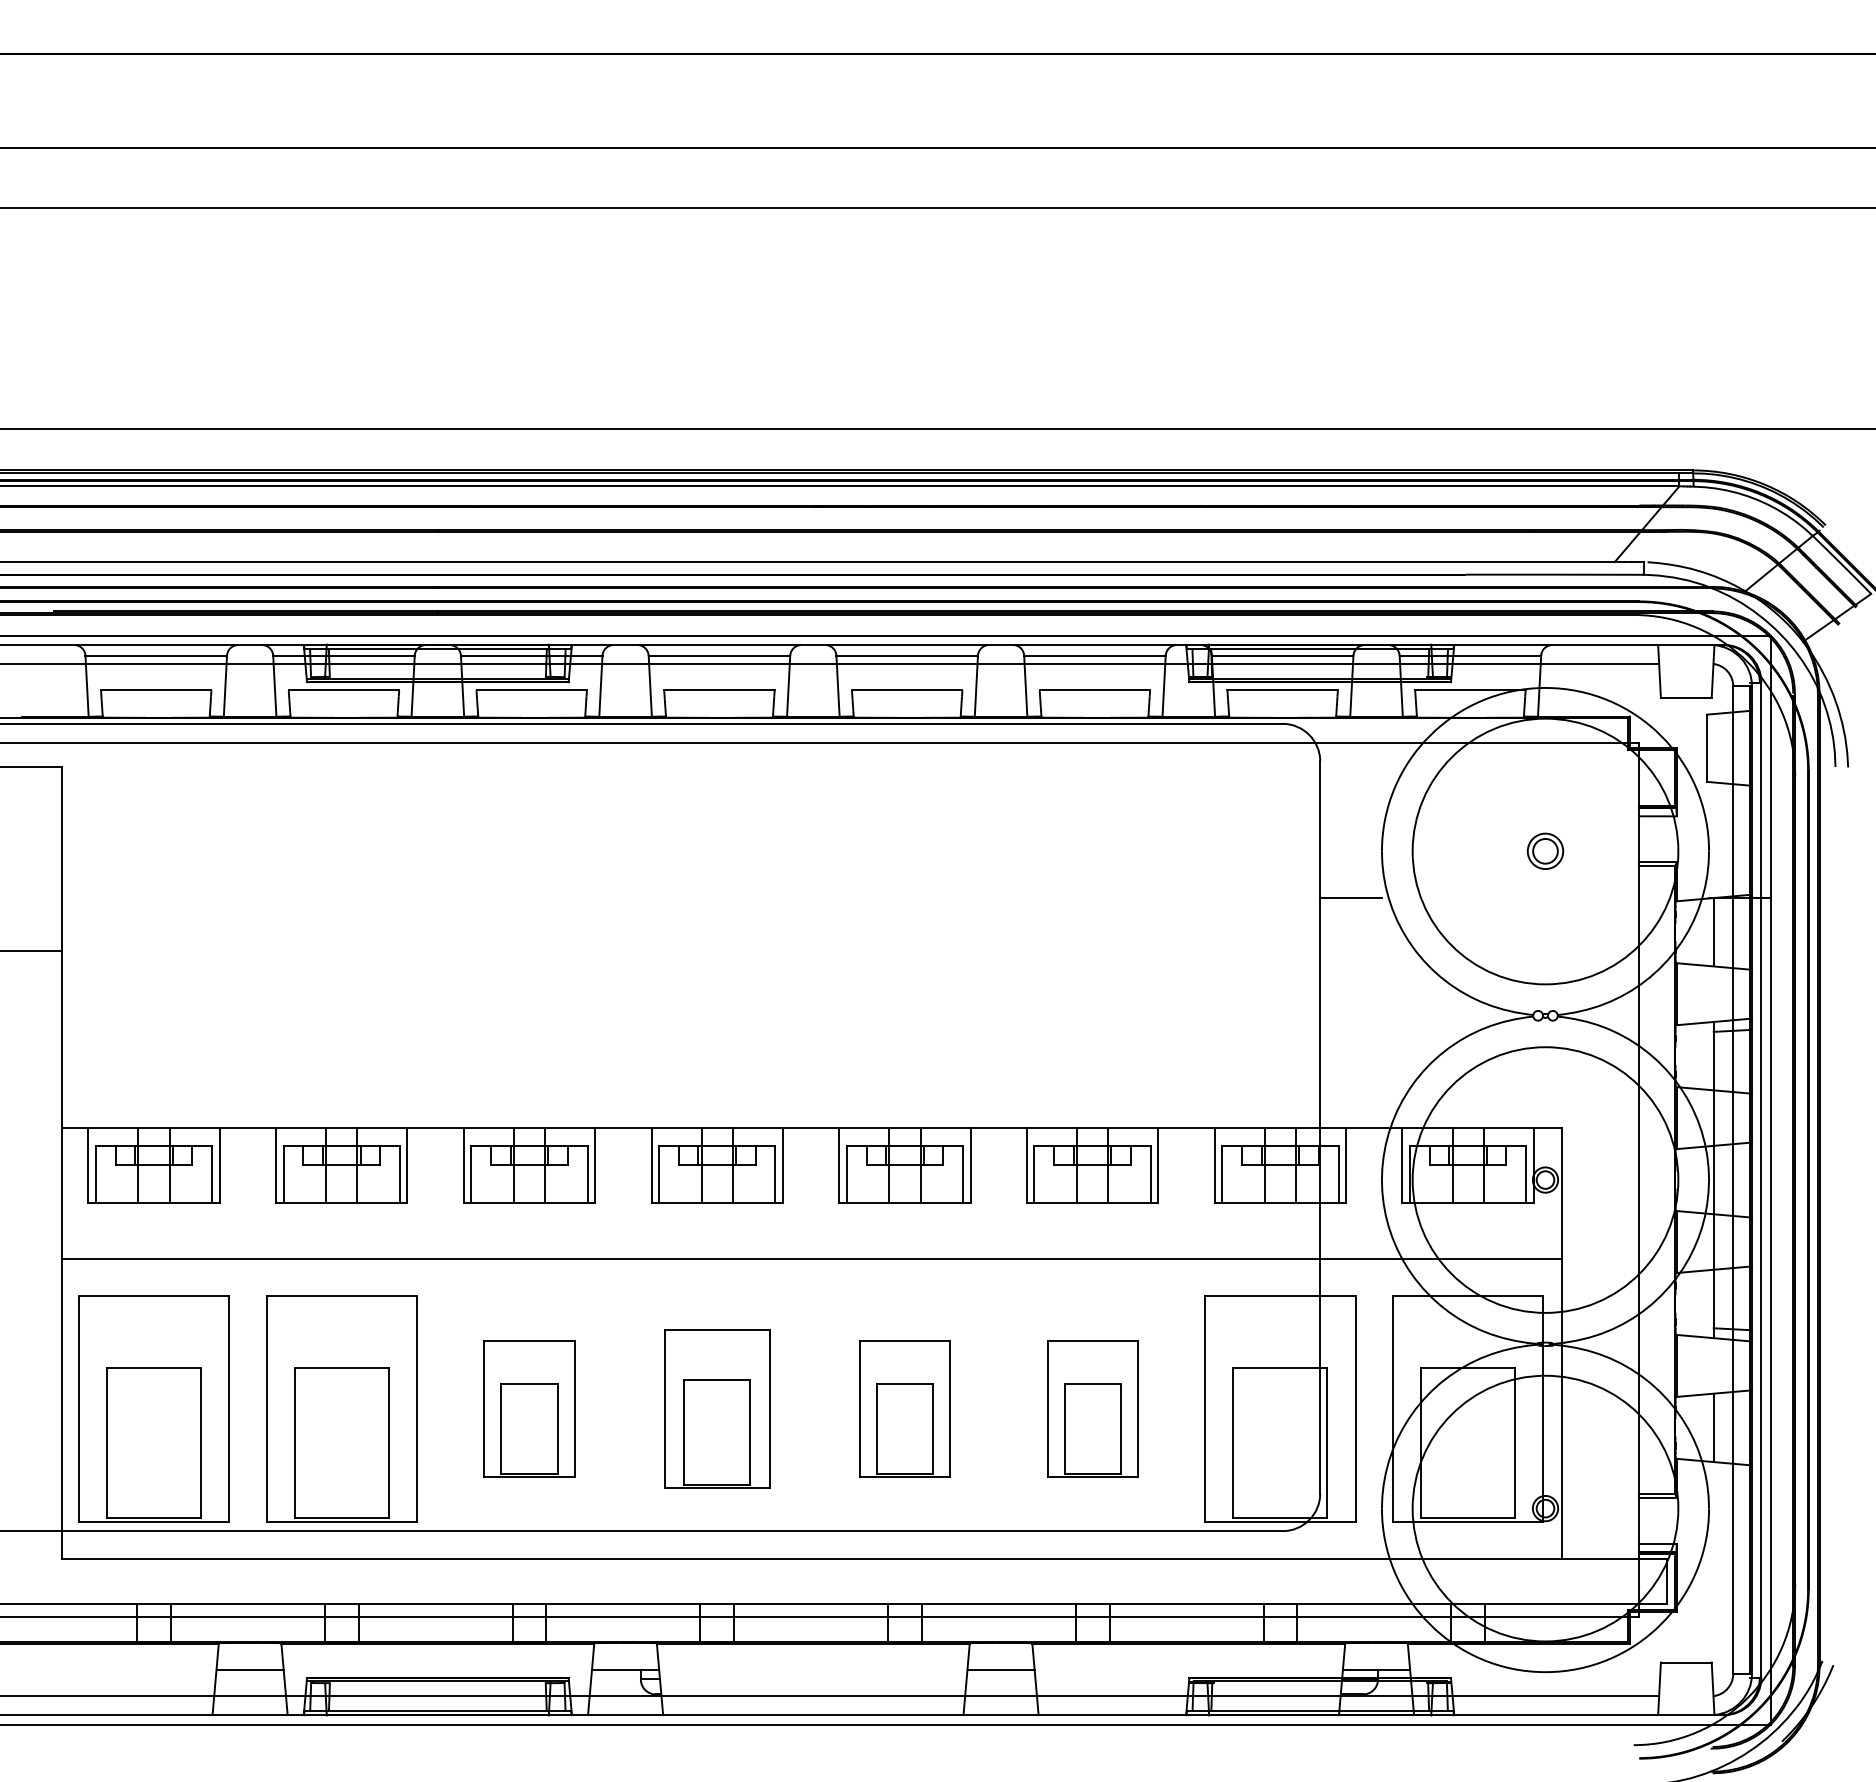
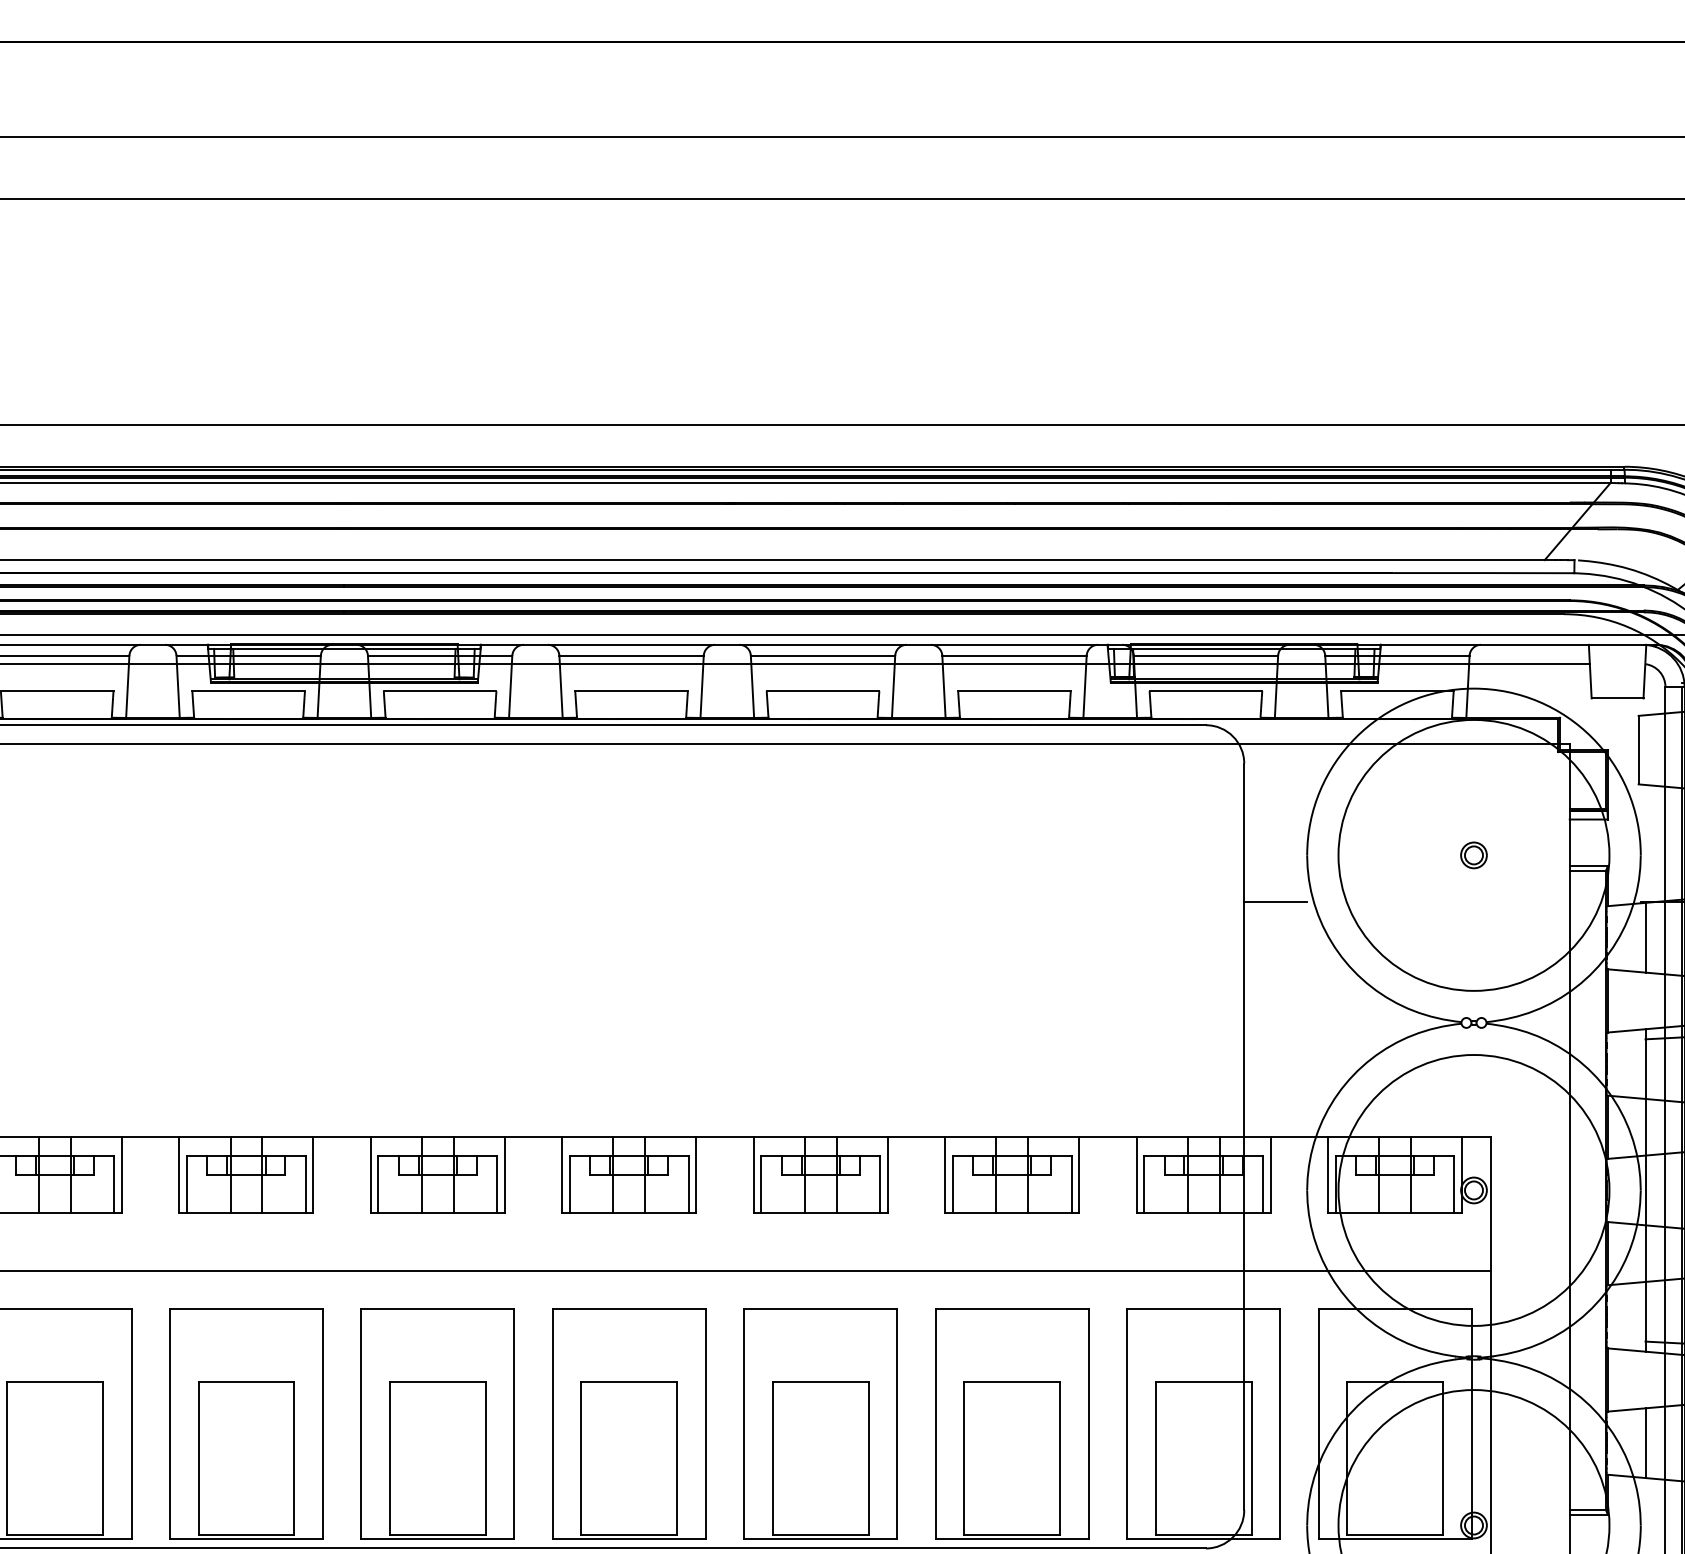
part: (1545, 851) -> (1473, 855), size x0.71
part: (529, 1408) -> (437, 1423), size x1.67
part: (716, 1408) -> (628, 1423), size x1.43
part: (904, 1408) -> (820, 1423), size x1.67
part: (1092, 1408) -> (1012, 1423), size x1.67

